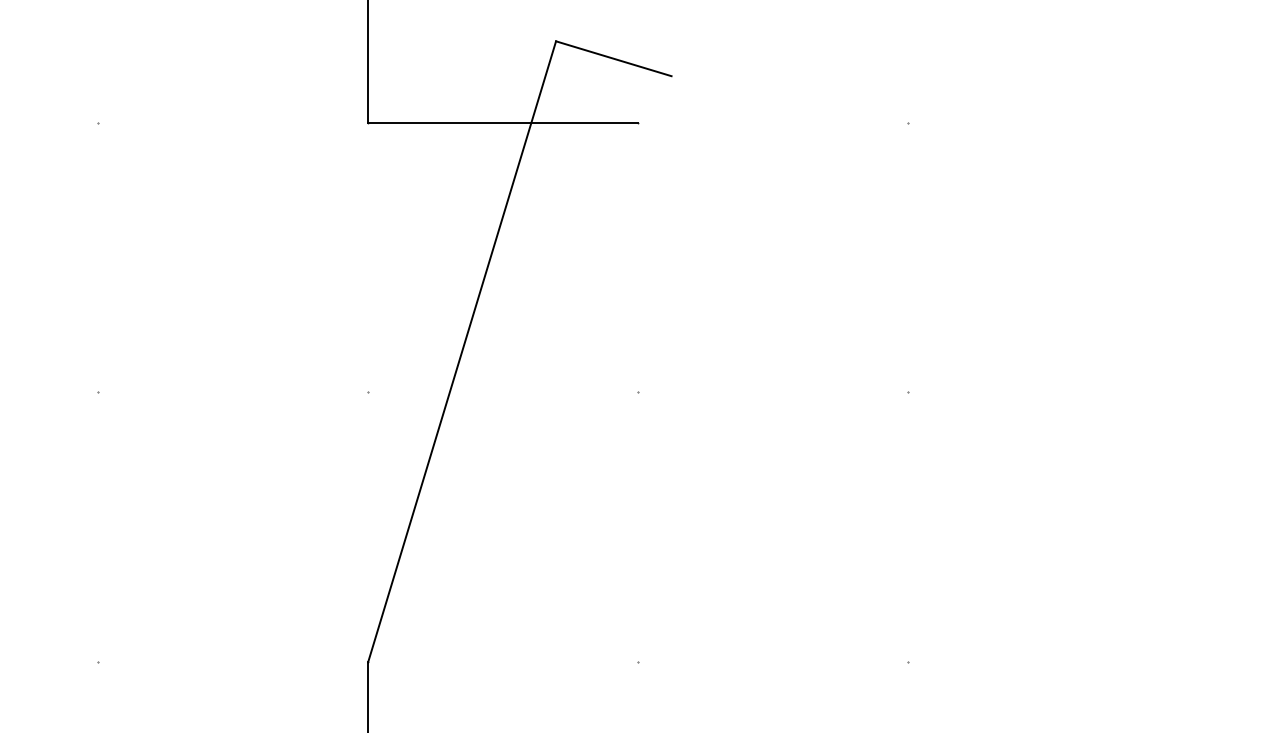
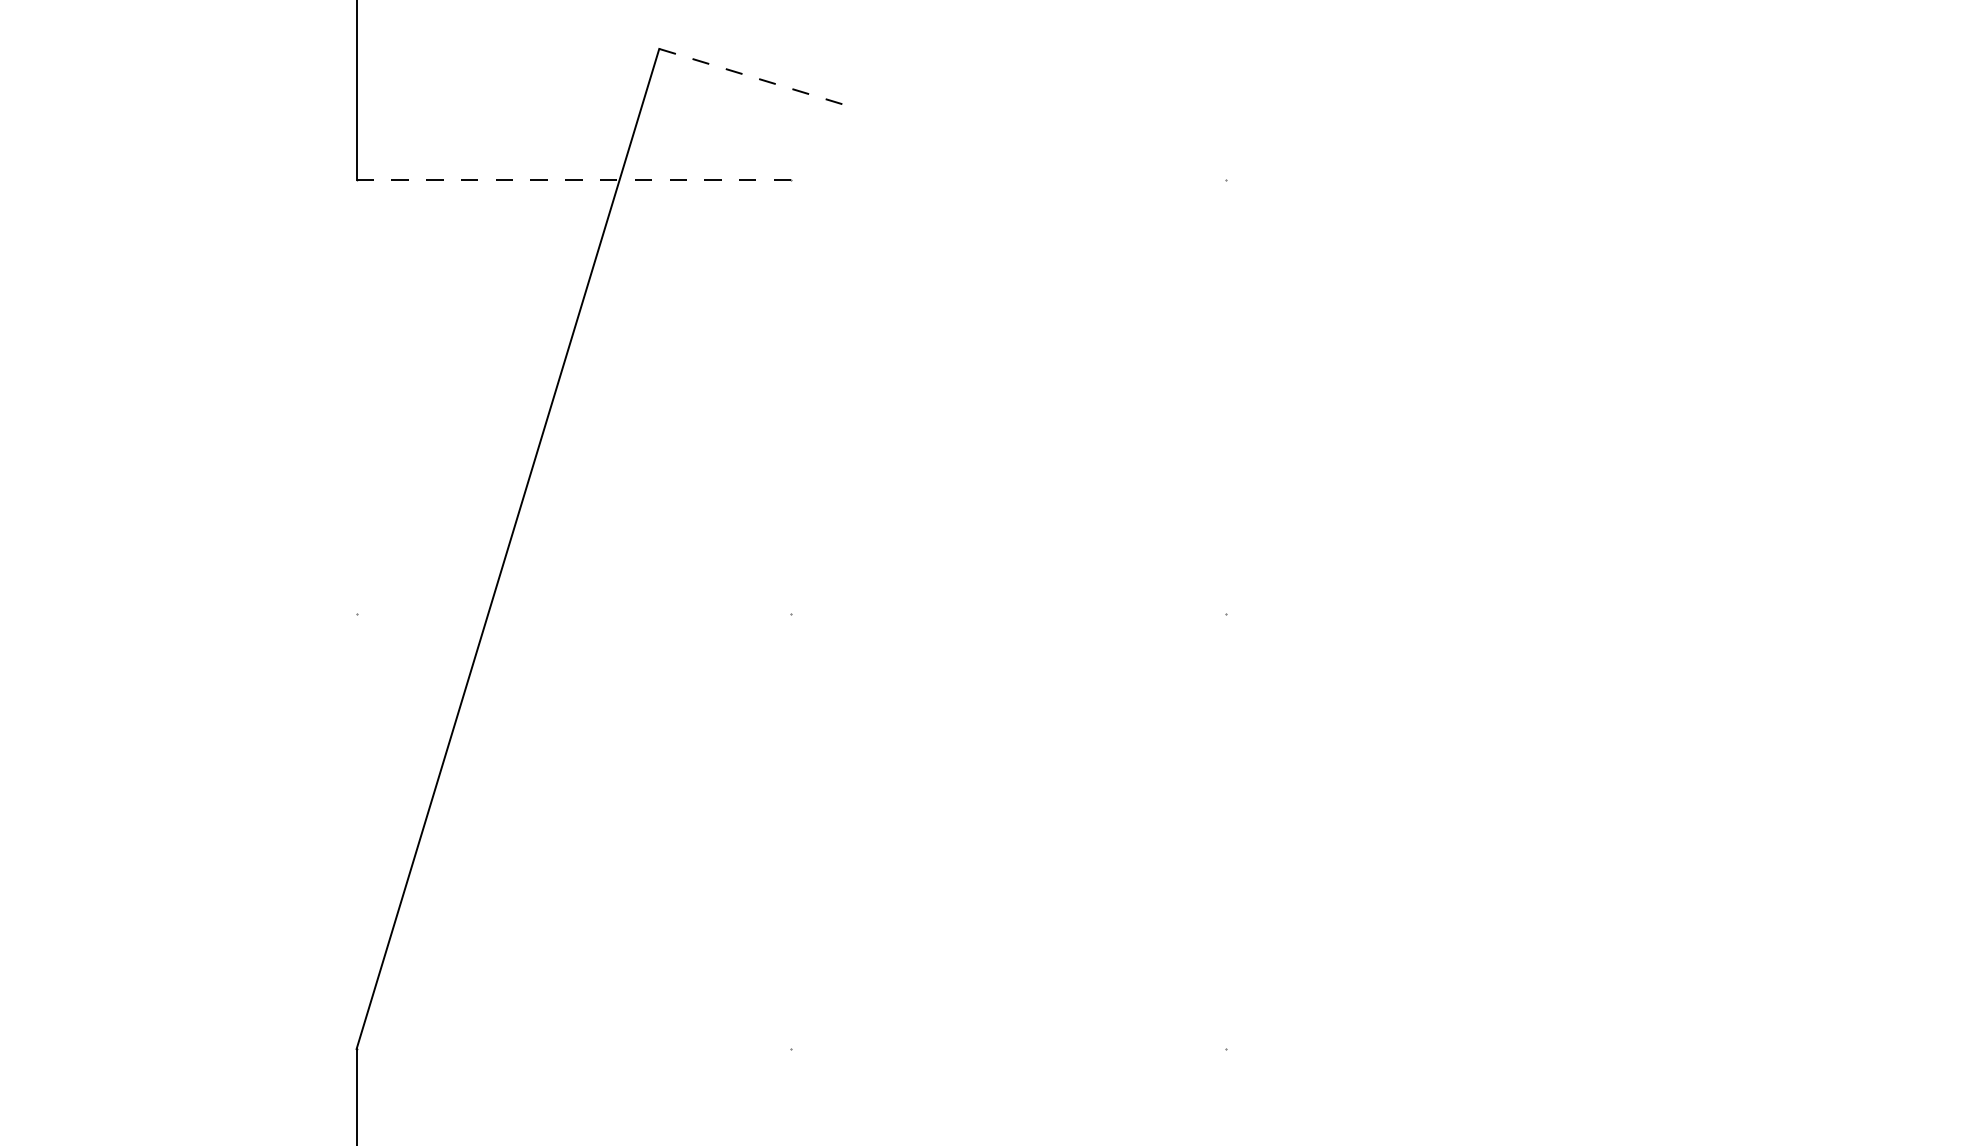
line: (614, 58) -> (753, 76), solid -> dashed
line: (503, 122) -> (574, 179), solid -> dashed

